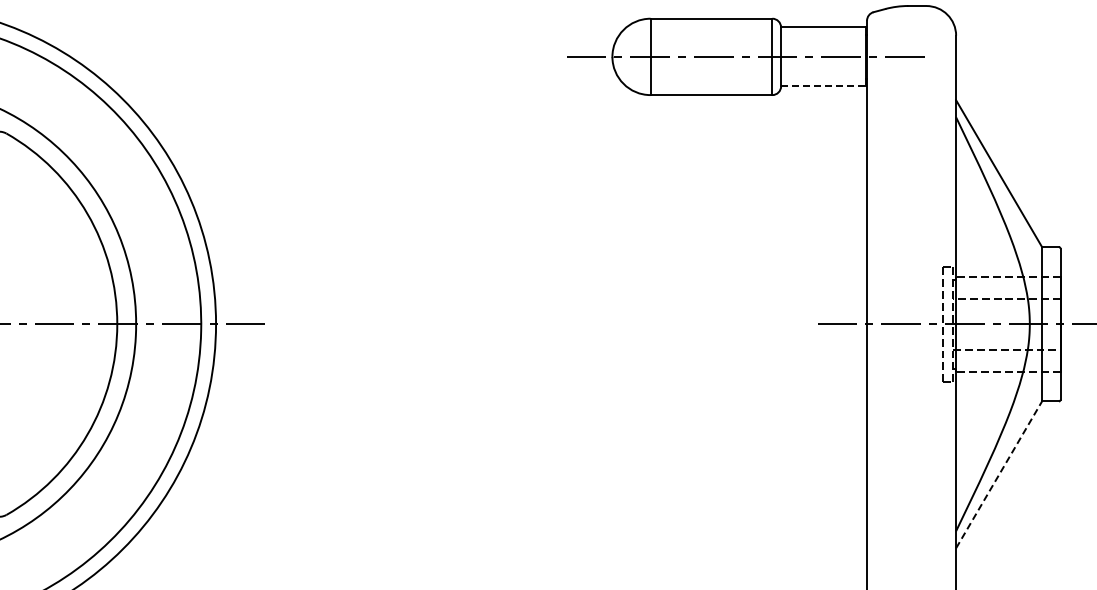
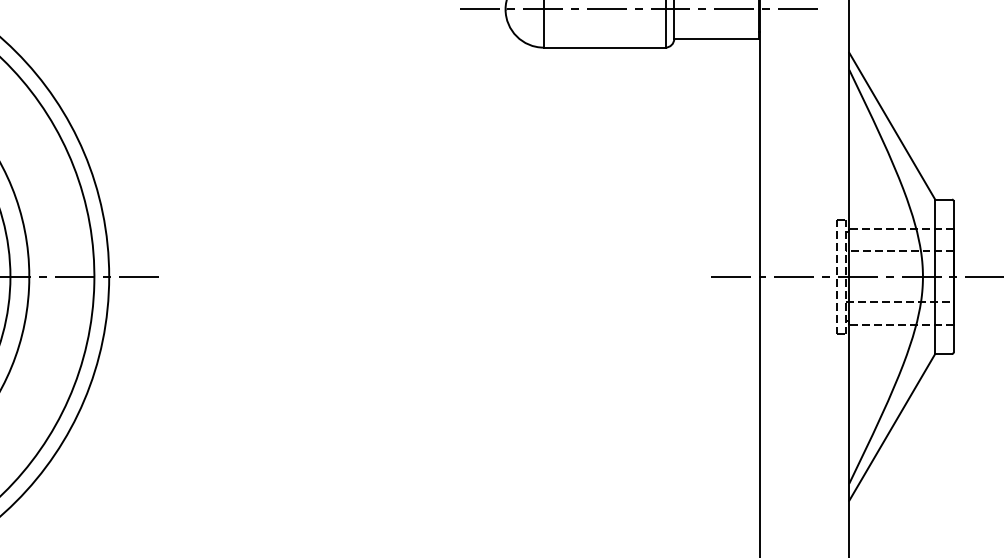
line: (824, 86) -> (717, 39), dashed -> solid
line: (999, 474) -> (892, 427), dashed -> solid

